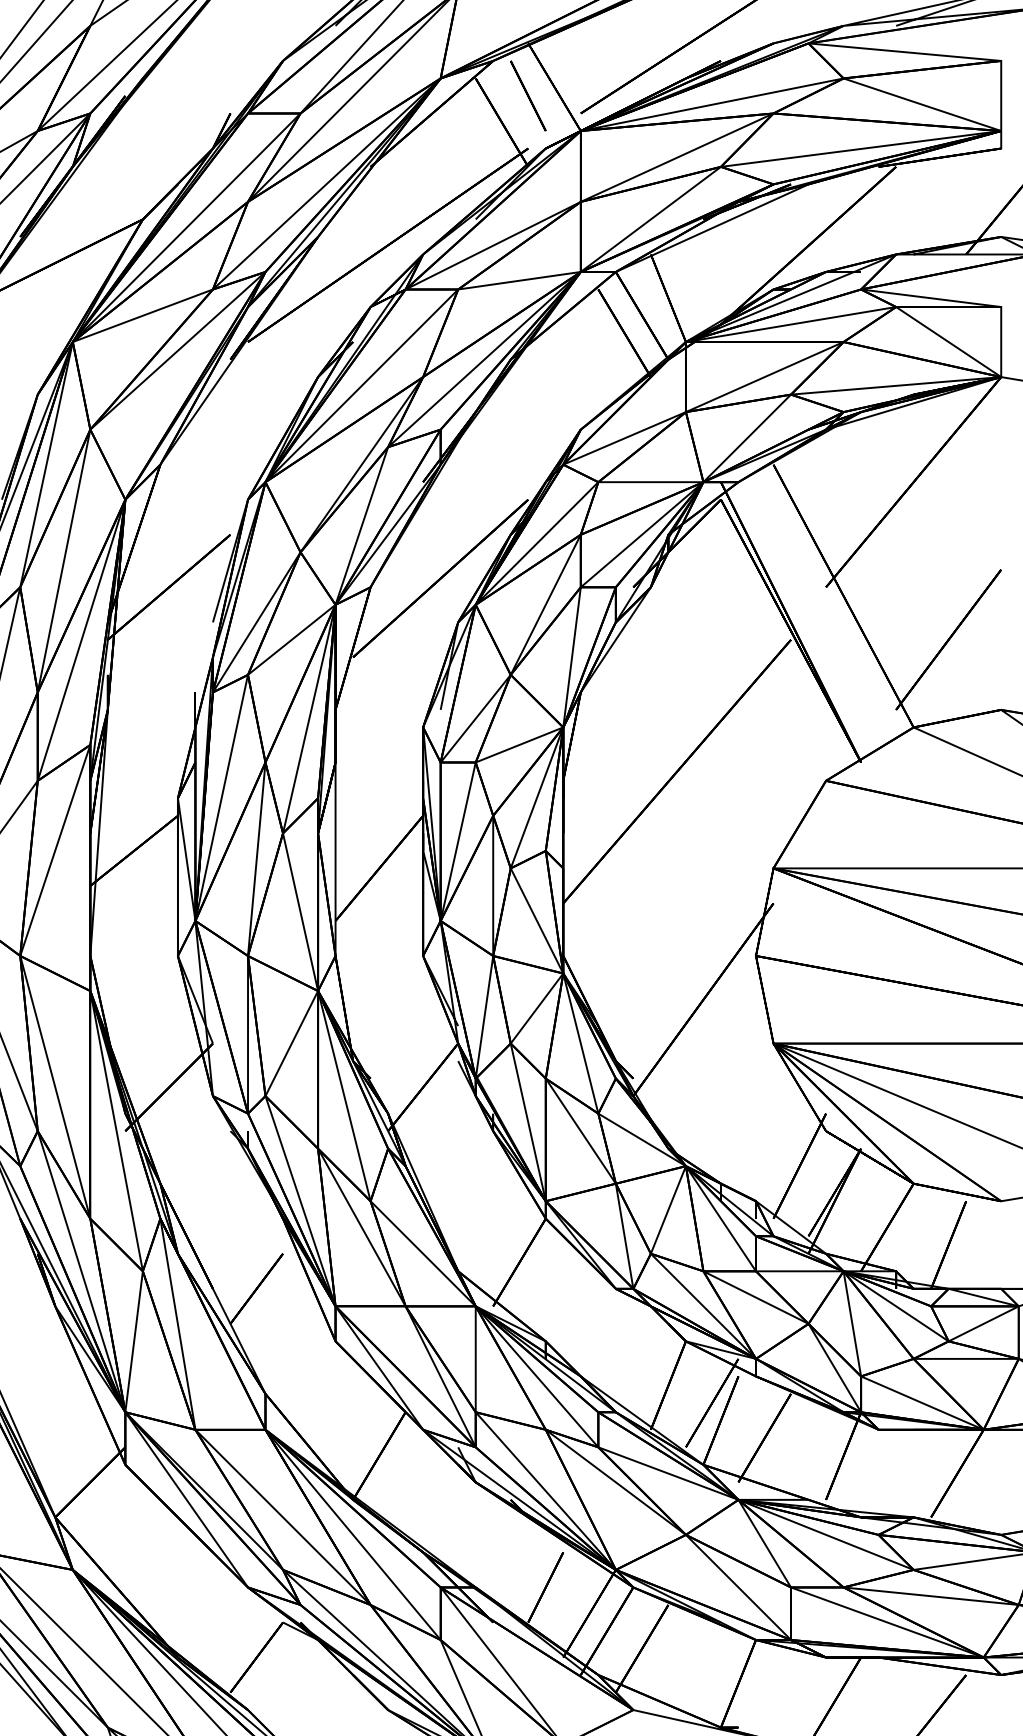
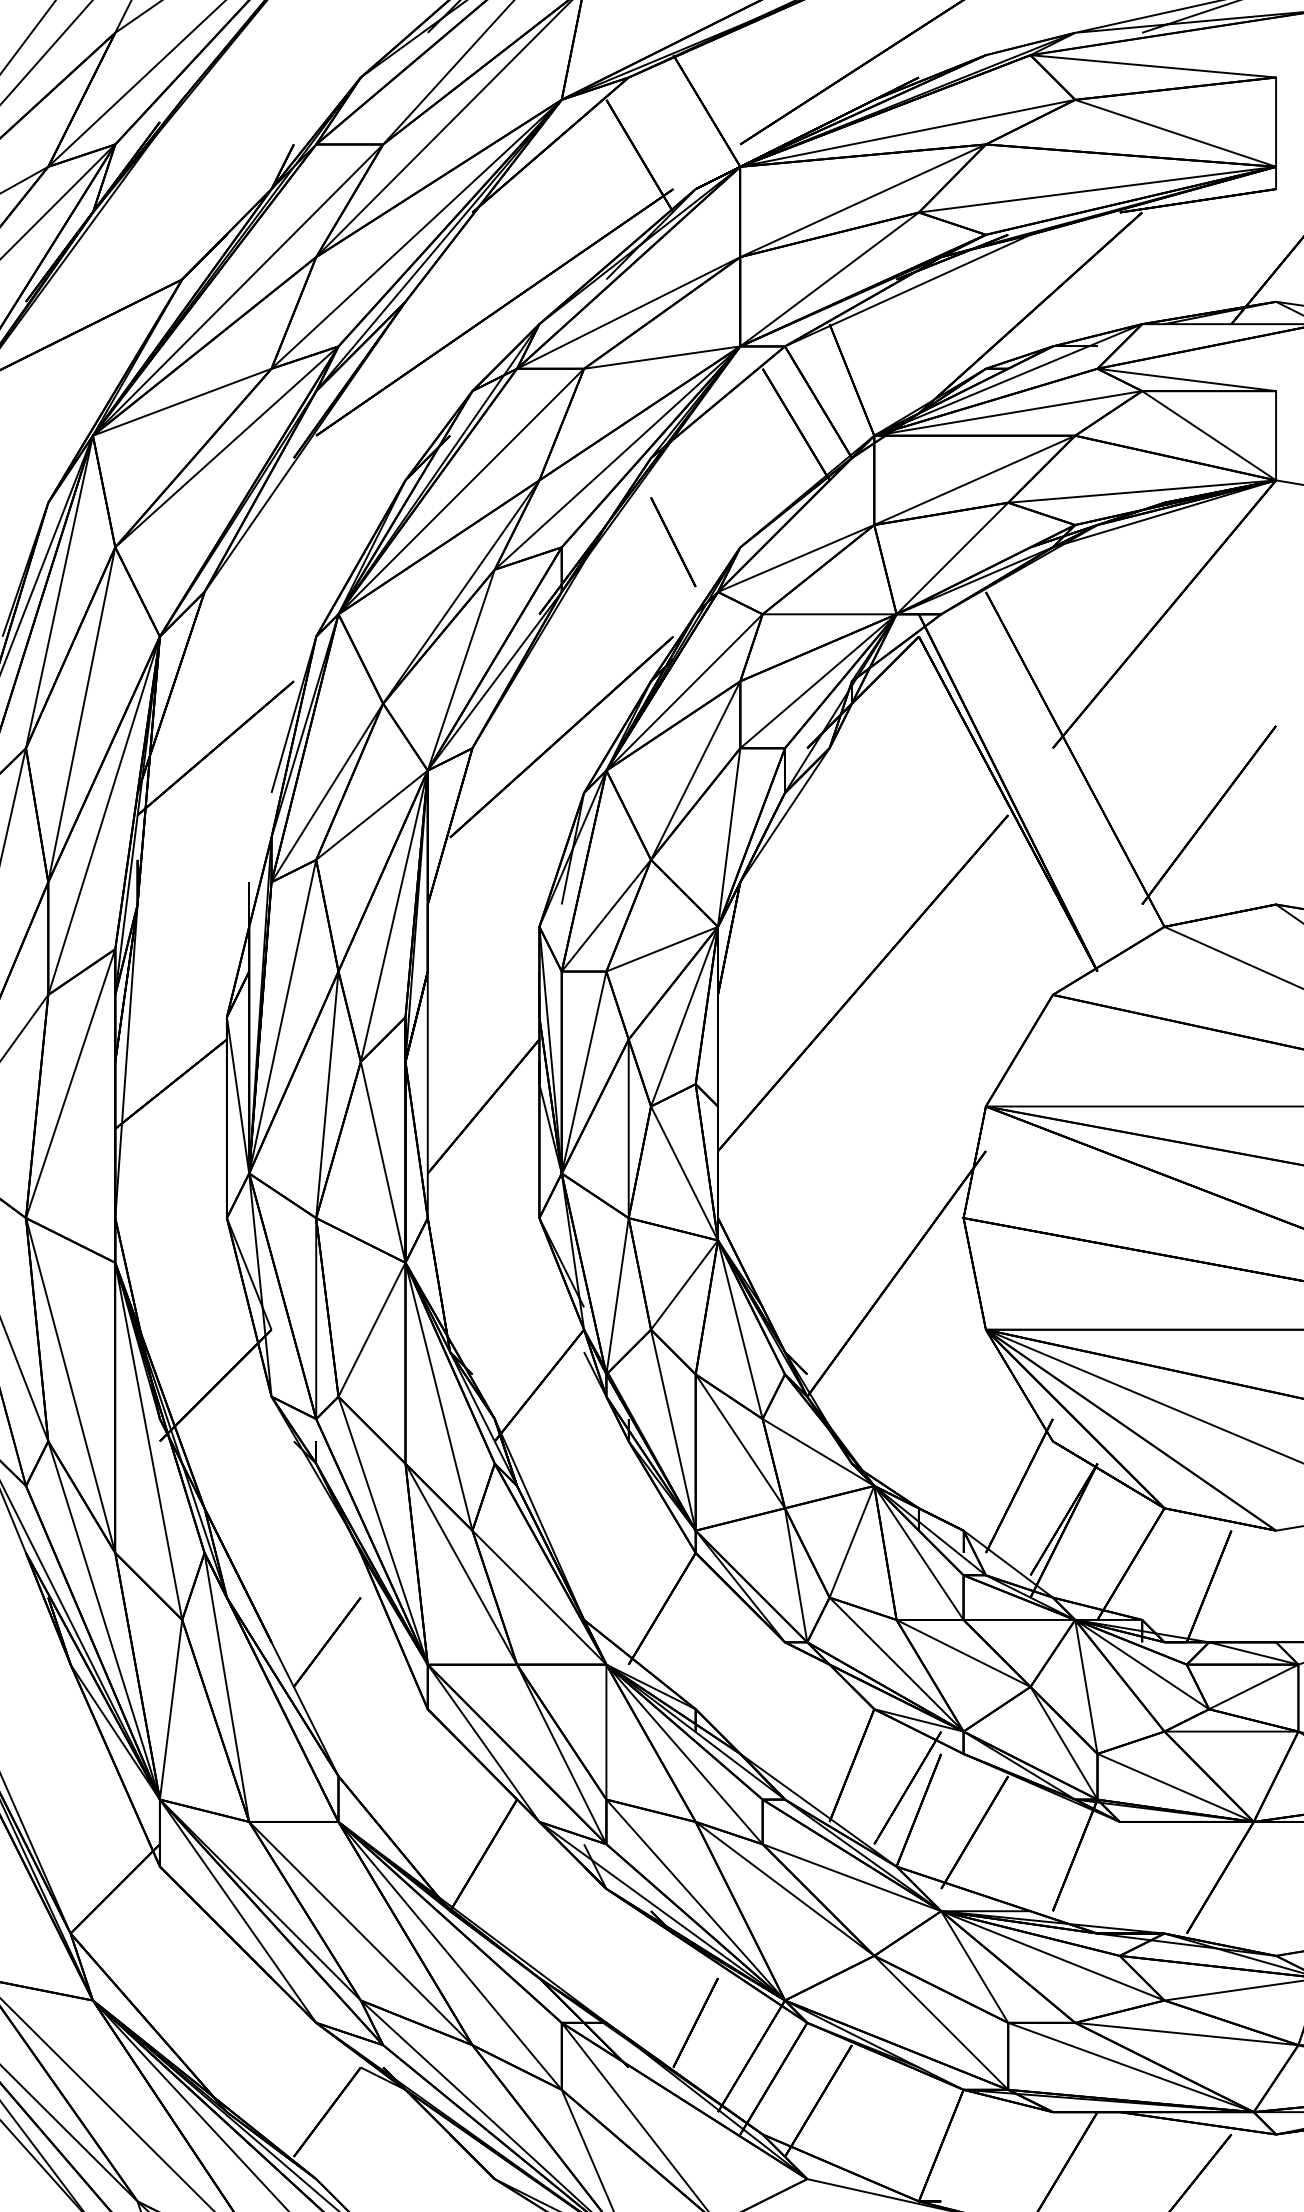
line: (528, 96) -> (673, 542), moved

